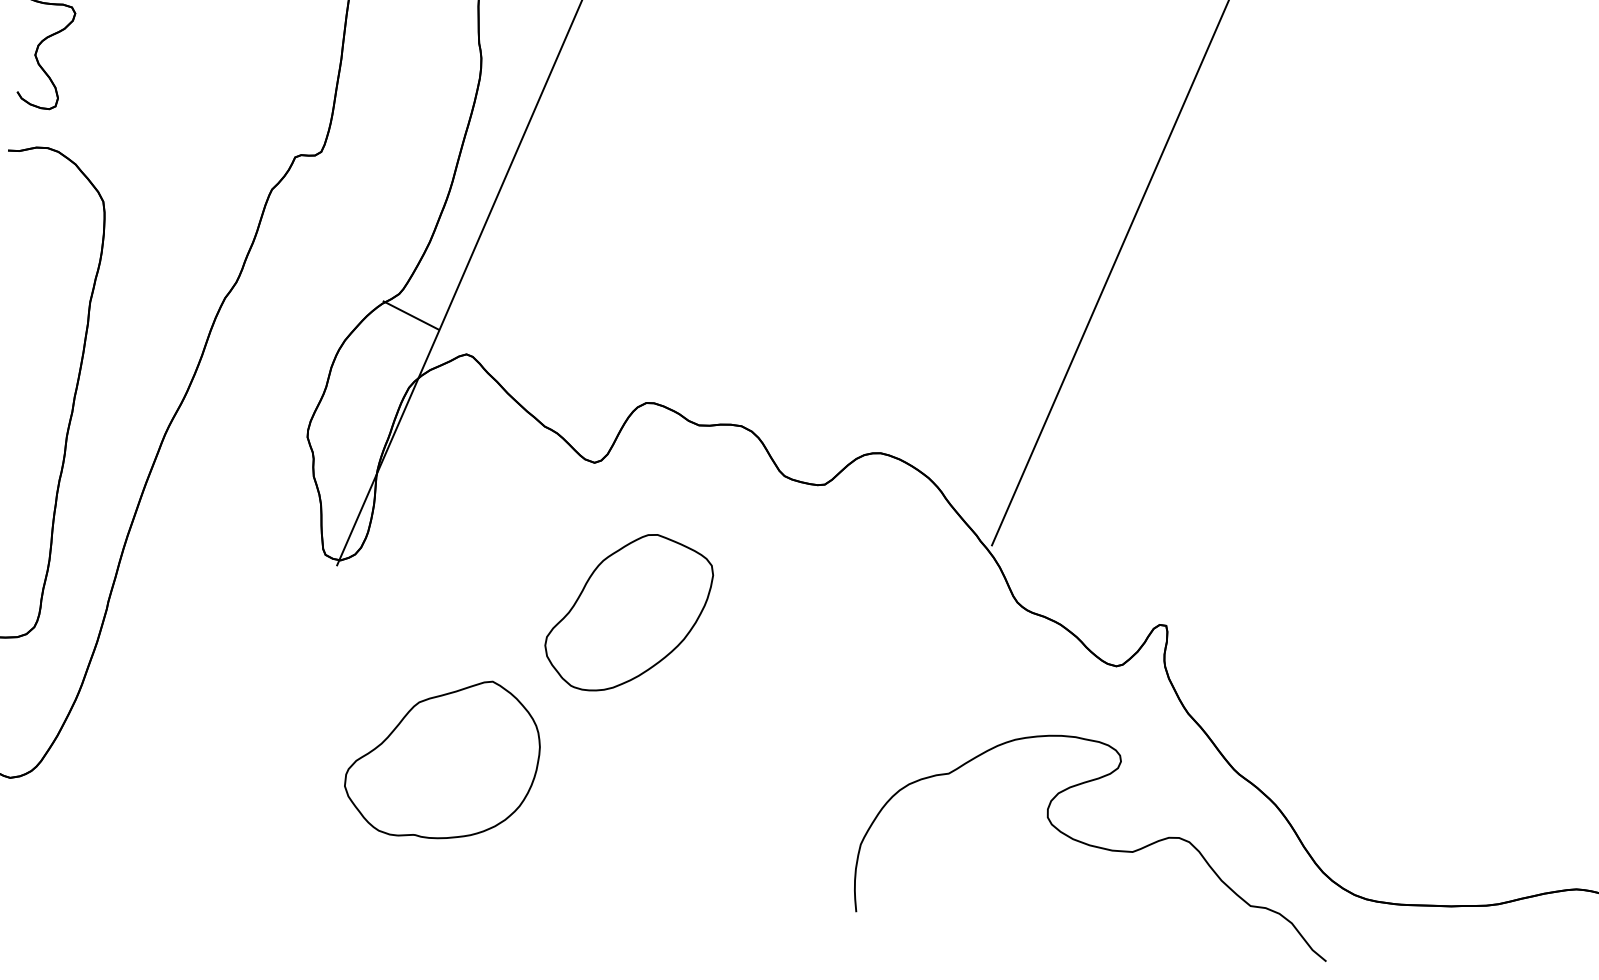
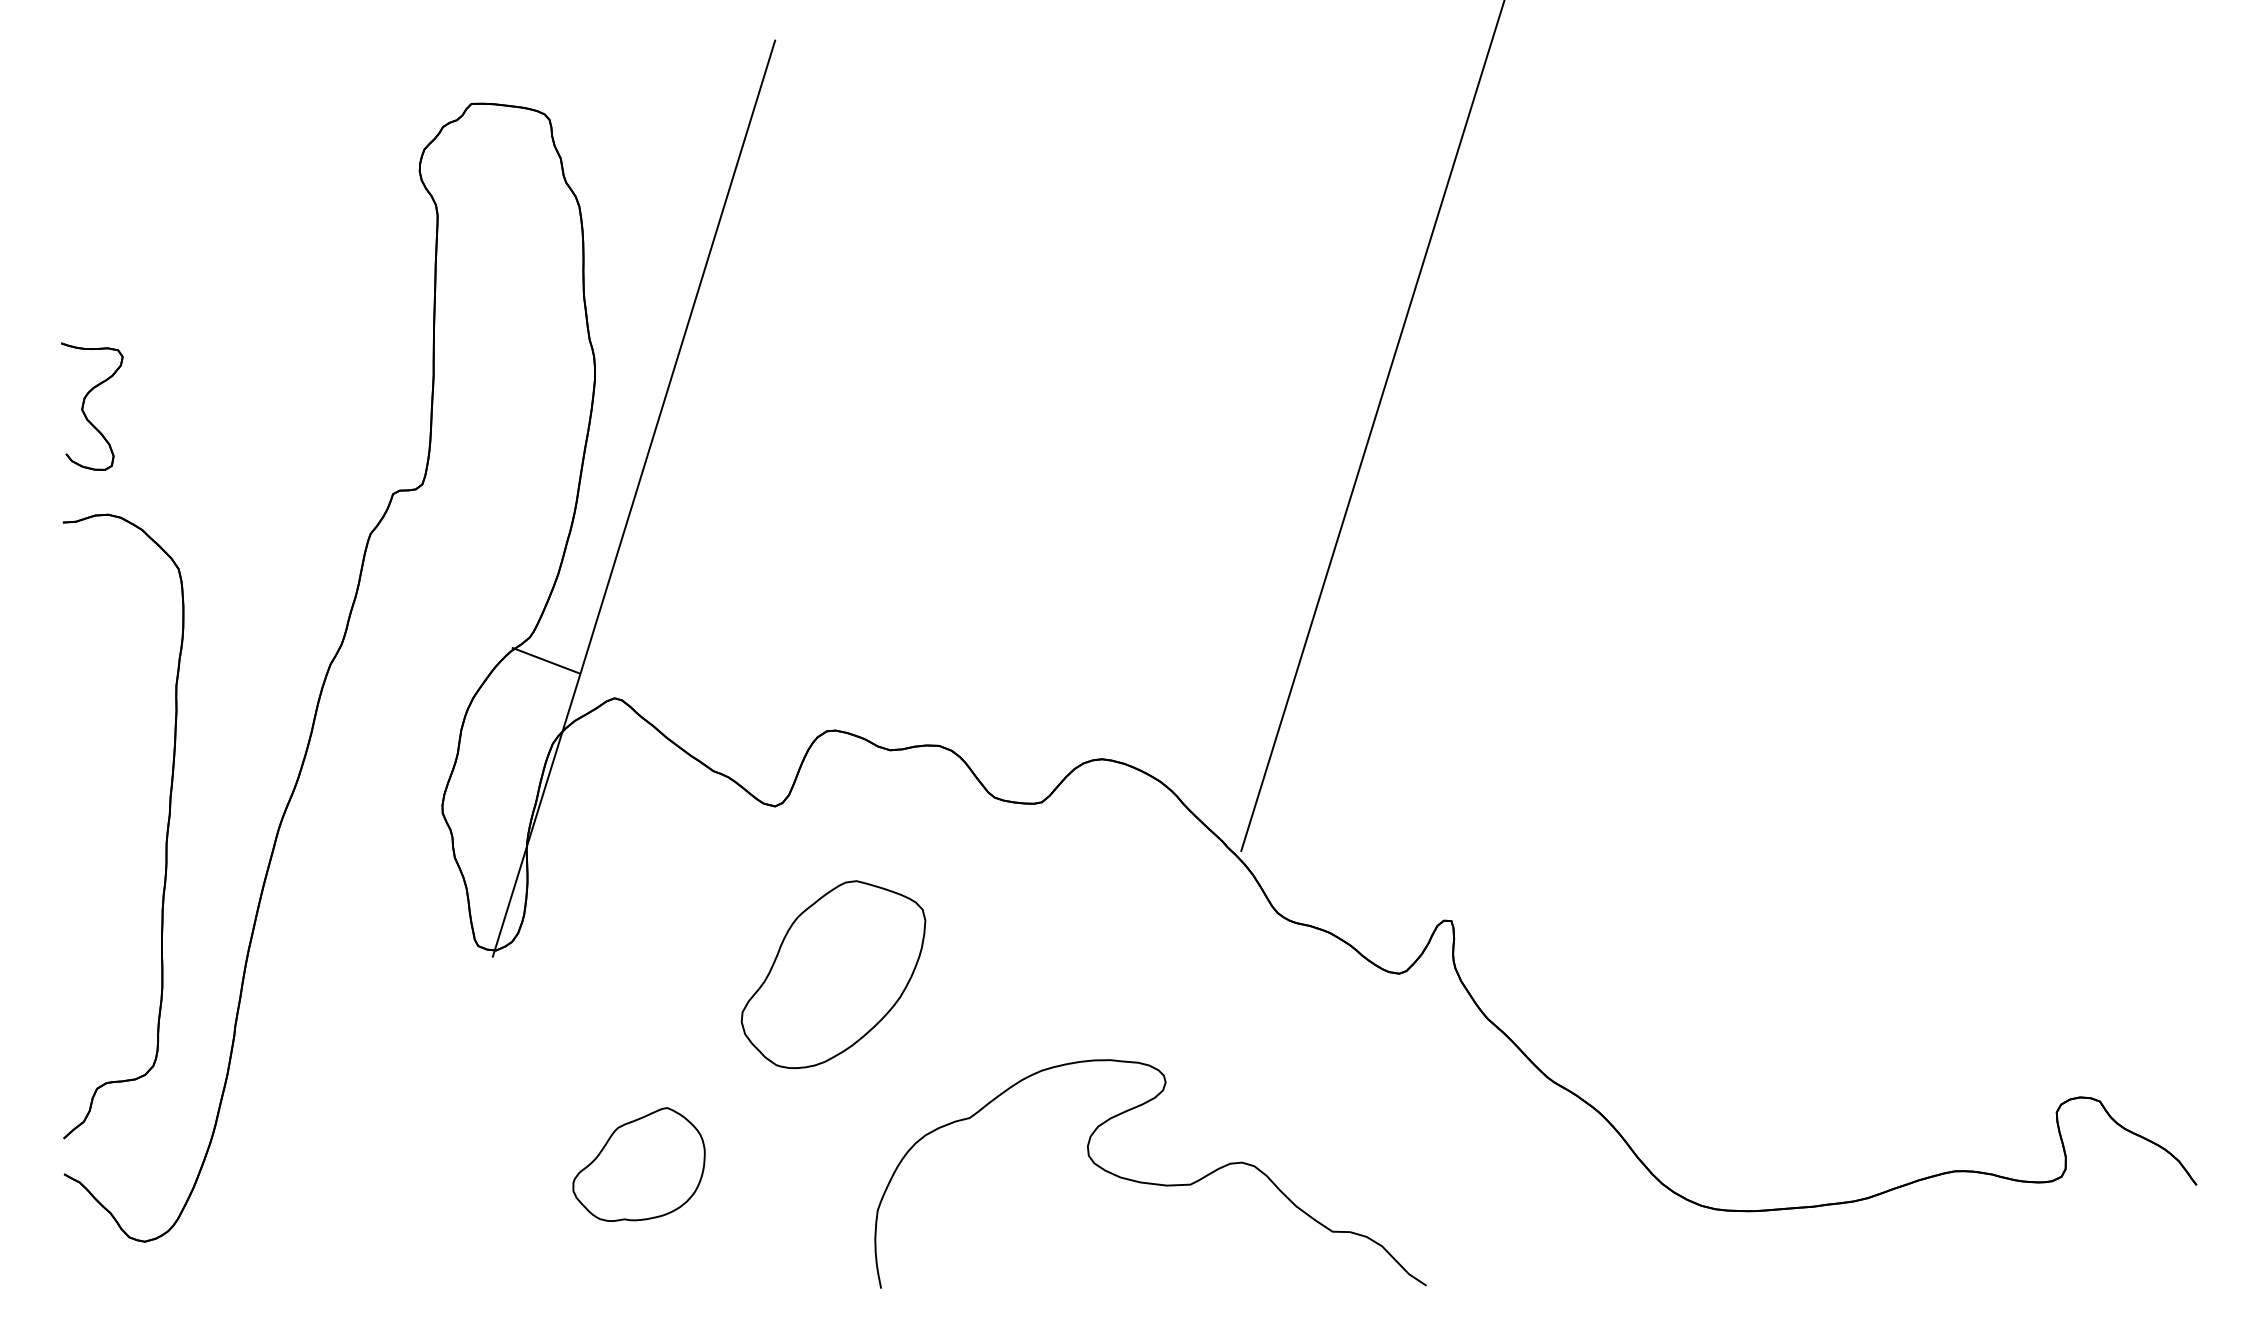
part: (442, 758) -> (638, 1164), size x0.6
curve: (1098, 846) -> (1150, 1182), moved

